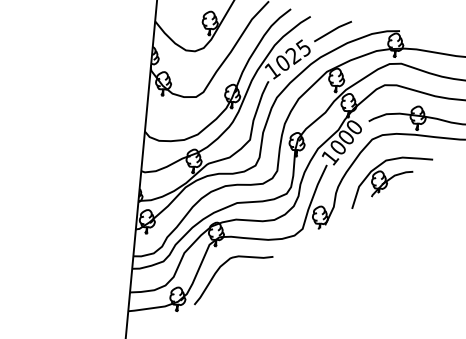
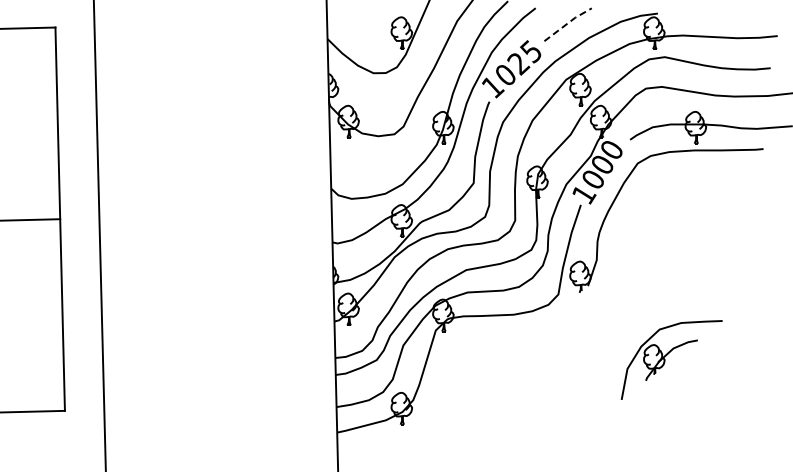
line: (333, 30) -> (568, 23), solid -> dashed
part: (392, 183) -> (671, 359), moved
curve: (218, 271) -> (451, 364), removed

